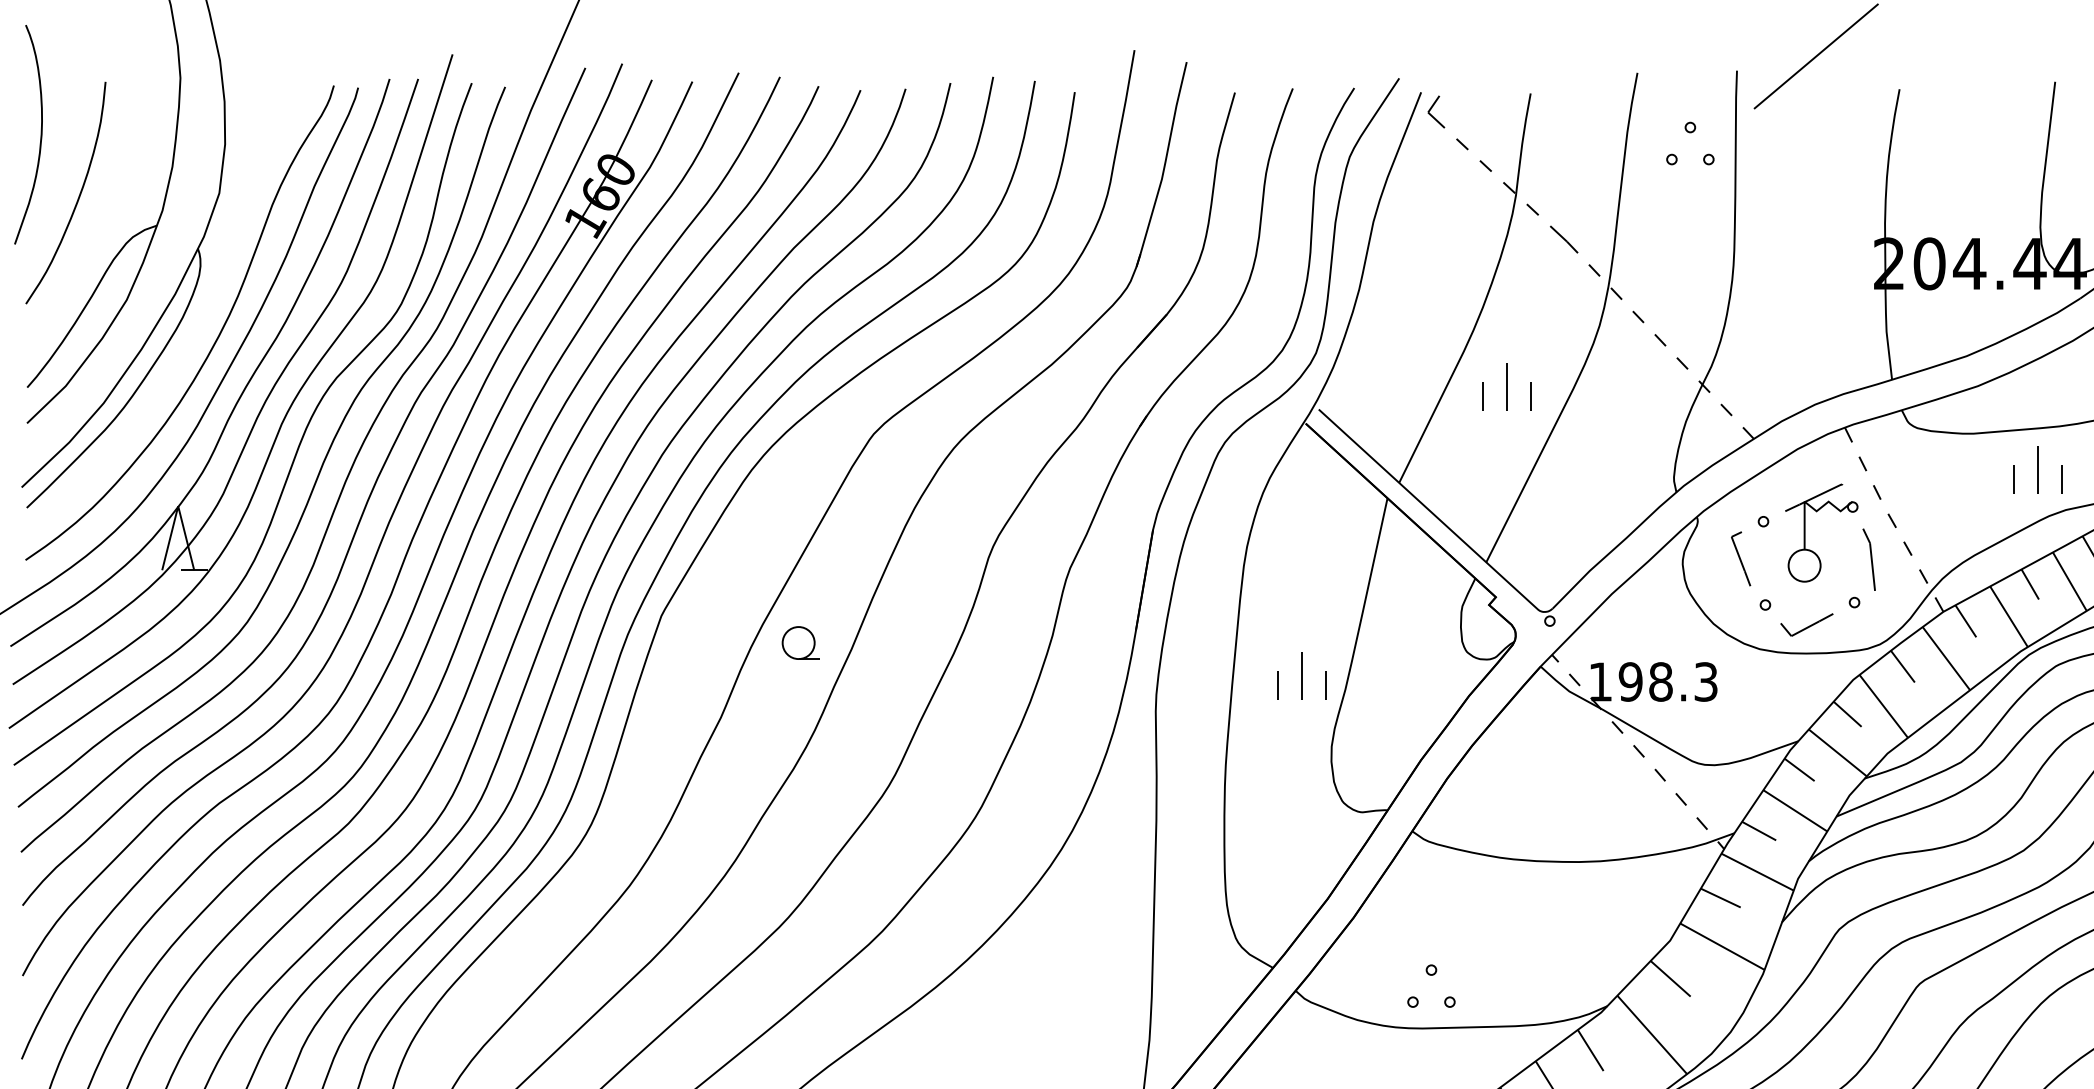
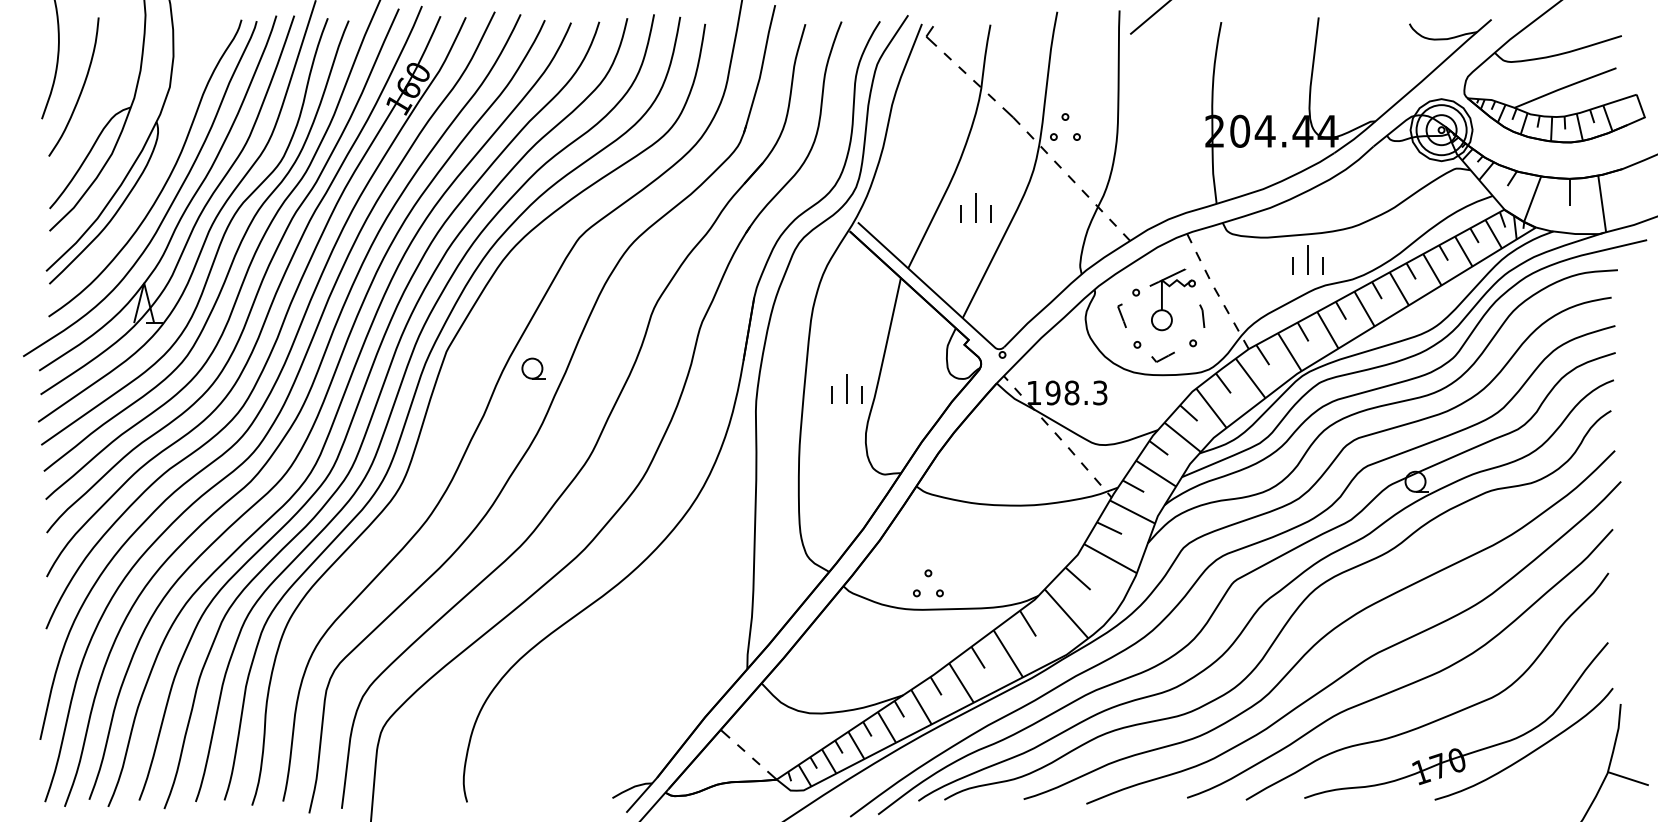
part: (1690, 142) -> (1065, 126), moved
part: (1740, 558) -> (1121, 315), size x0.7
part: (1867, 558) -> (1201, 315), size x0.6
part: (1805, 623) -> (1162, 356), size x0.7

